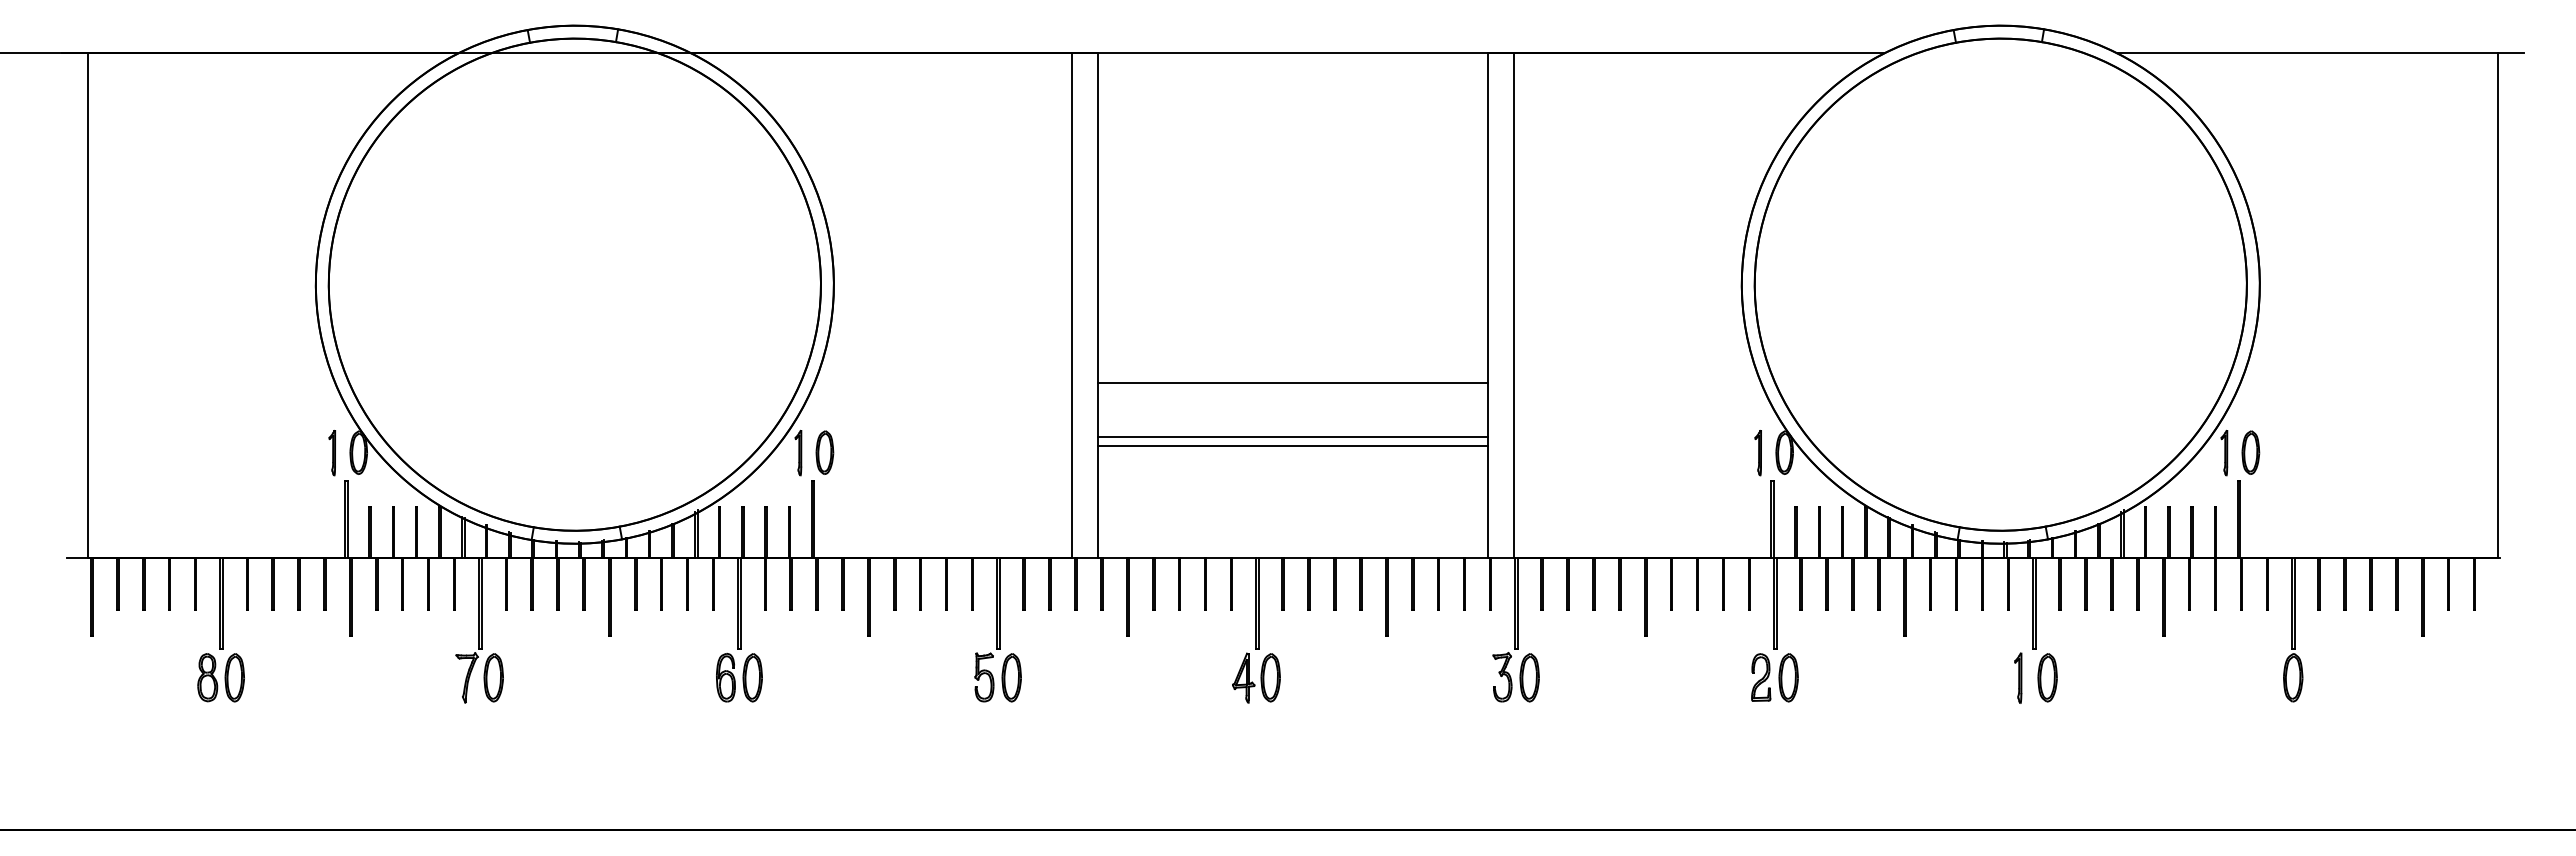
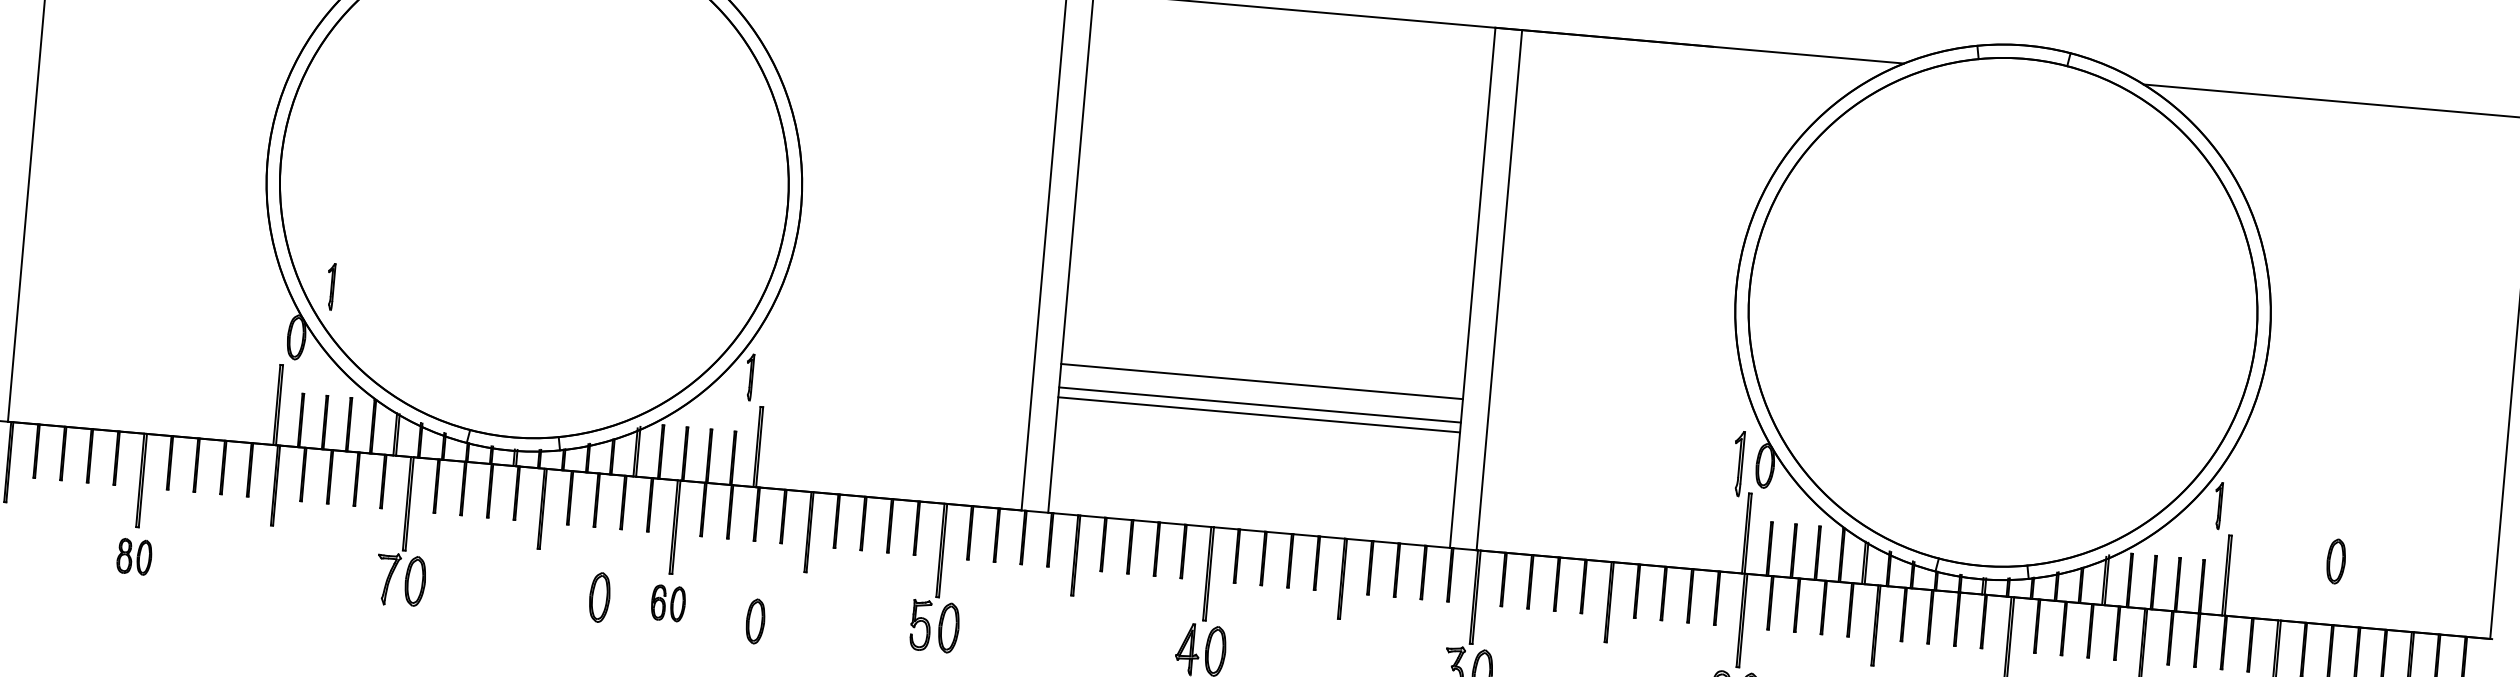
line: (1292, 382) -> (1261, 381), moved
part: (824, 452) -> (755, 621), moved
part: (2250, 452) -> (2335, 561), moved
part: (331, 453) -> (329, 287), moved
part: (1757, 453) -> (1737, 464), size x1.4
part: (220, 677) -> (133, 556), size x0.7
part: (672, 677) -> (599, 597), added
part: (739, 677) -> (668, 603), size x0.7

